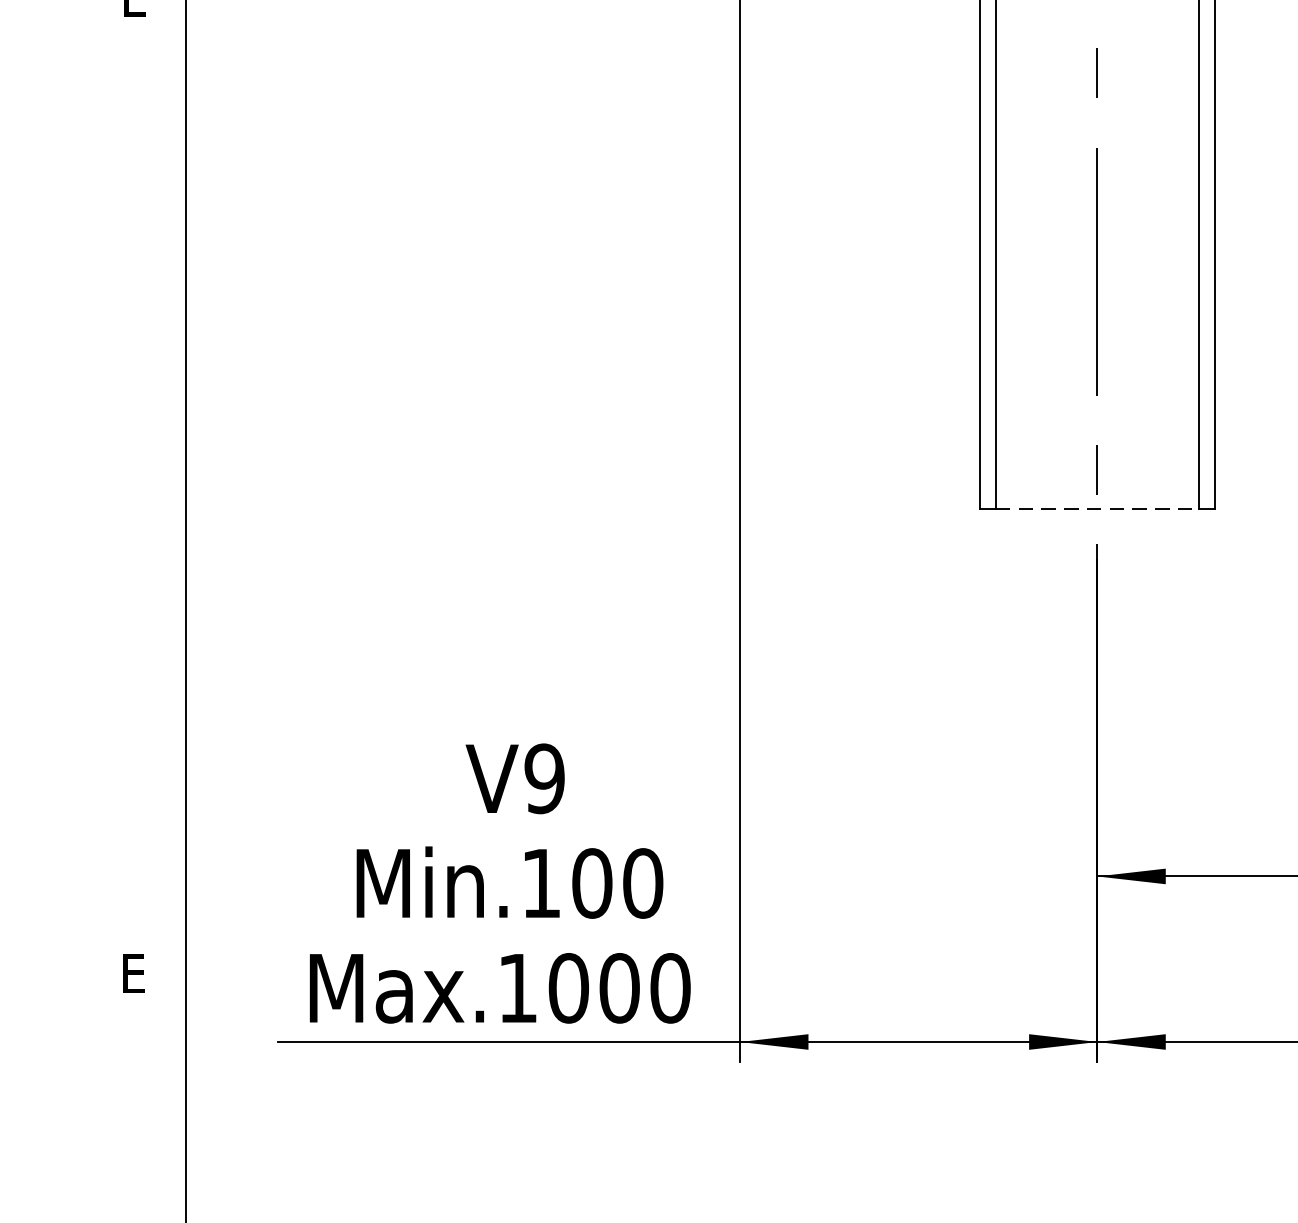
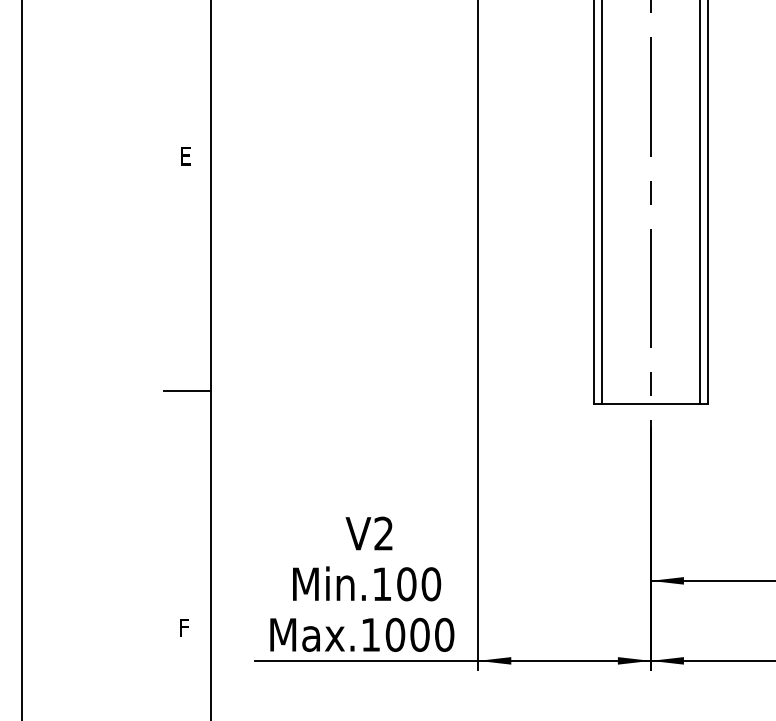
line: (136, 484) -> (186, 391), added
line: (1098, 509) -> (651, 403), dashed -> solid
text: (544, 778) -> (383, 533), V9 -> V2
text: (136, 972) -> (186, 627), E -> F

